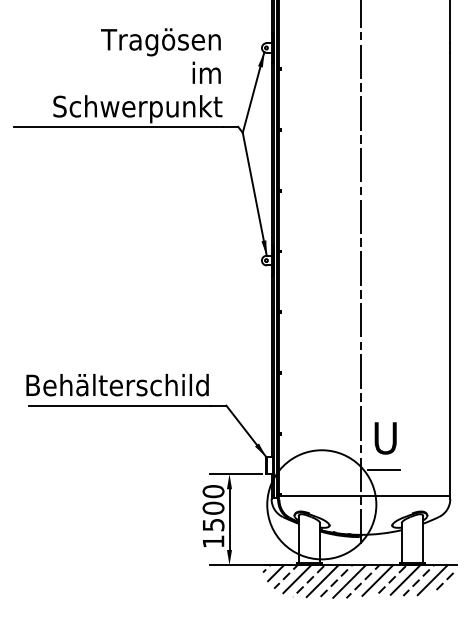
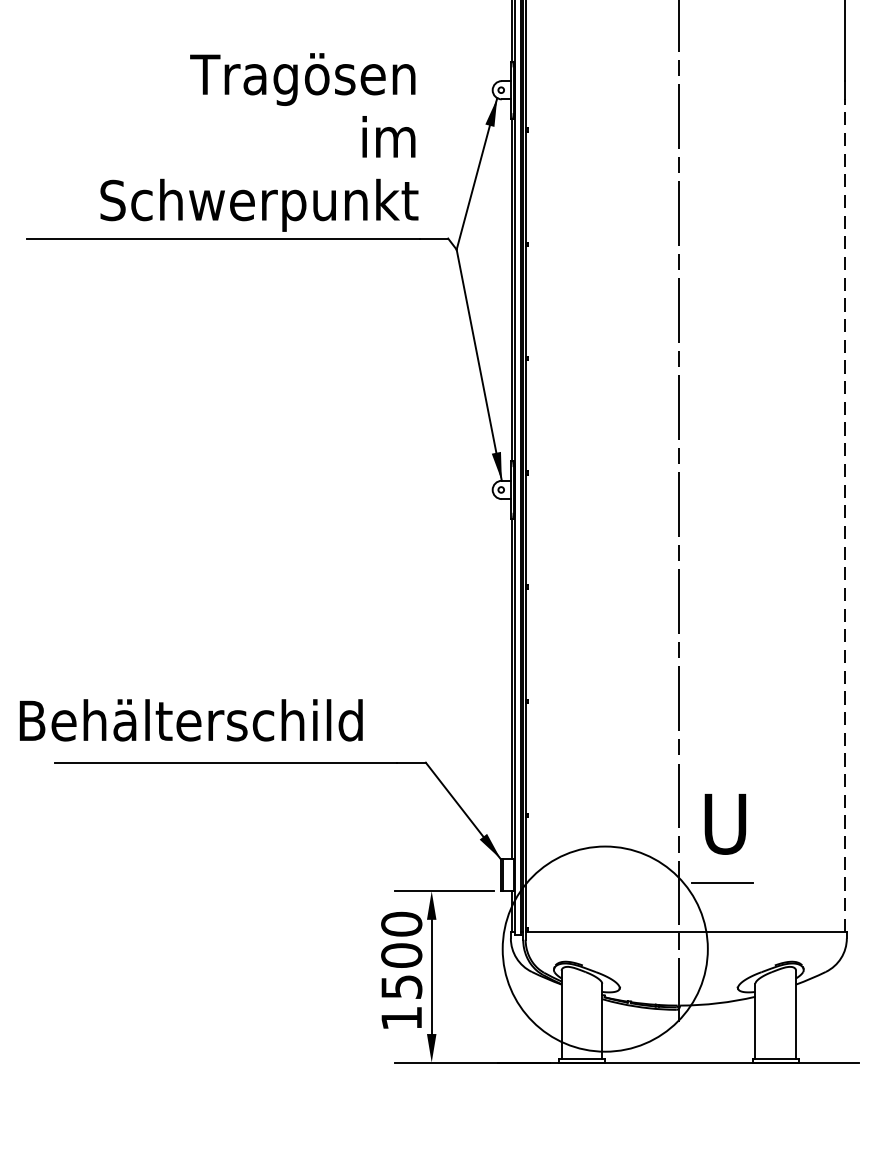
line: (449, 273) -> (845, 514), solid -> dashed
text: (117, 385) -> (191, 721), moved
hatch: (358, 581) -> (674, 1093), removed

